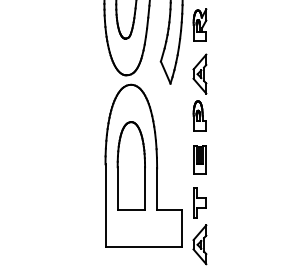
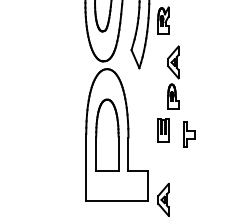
part: (199, 92) -> (173, 77), moved
part: (199, 202) -> (189, 134), moved

